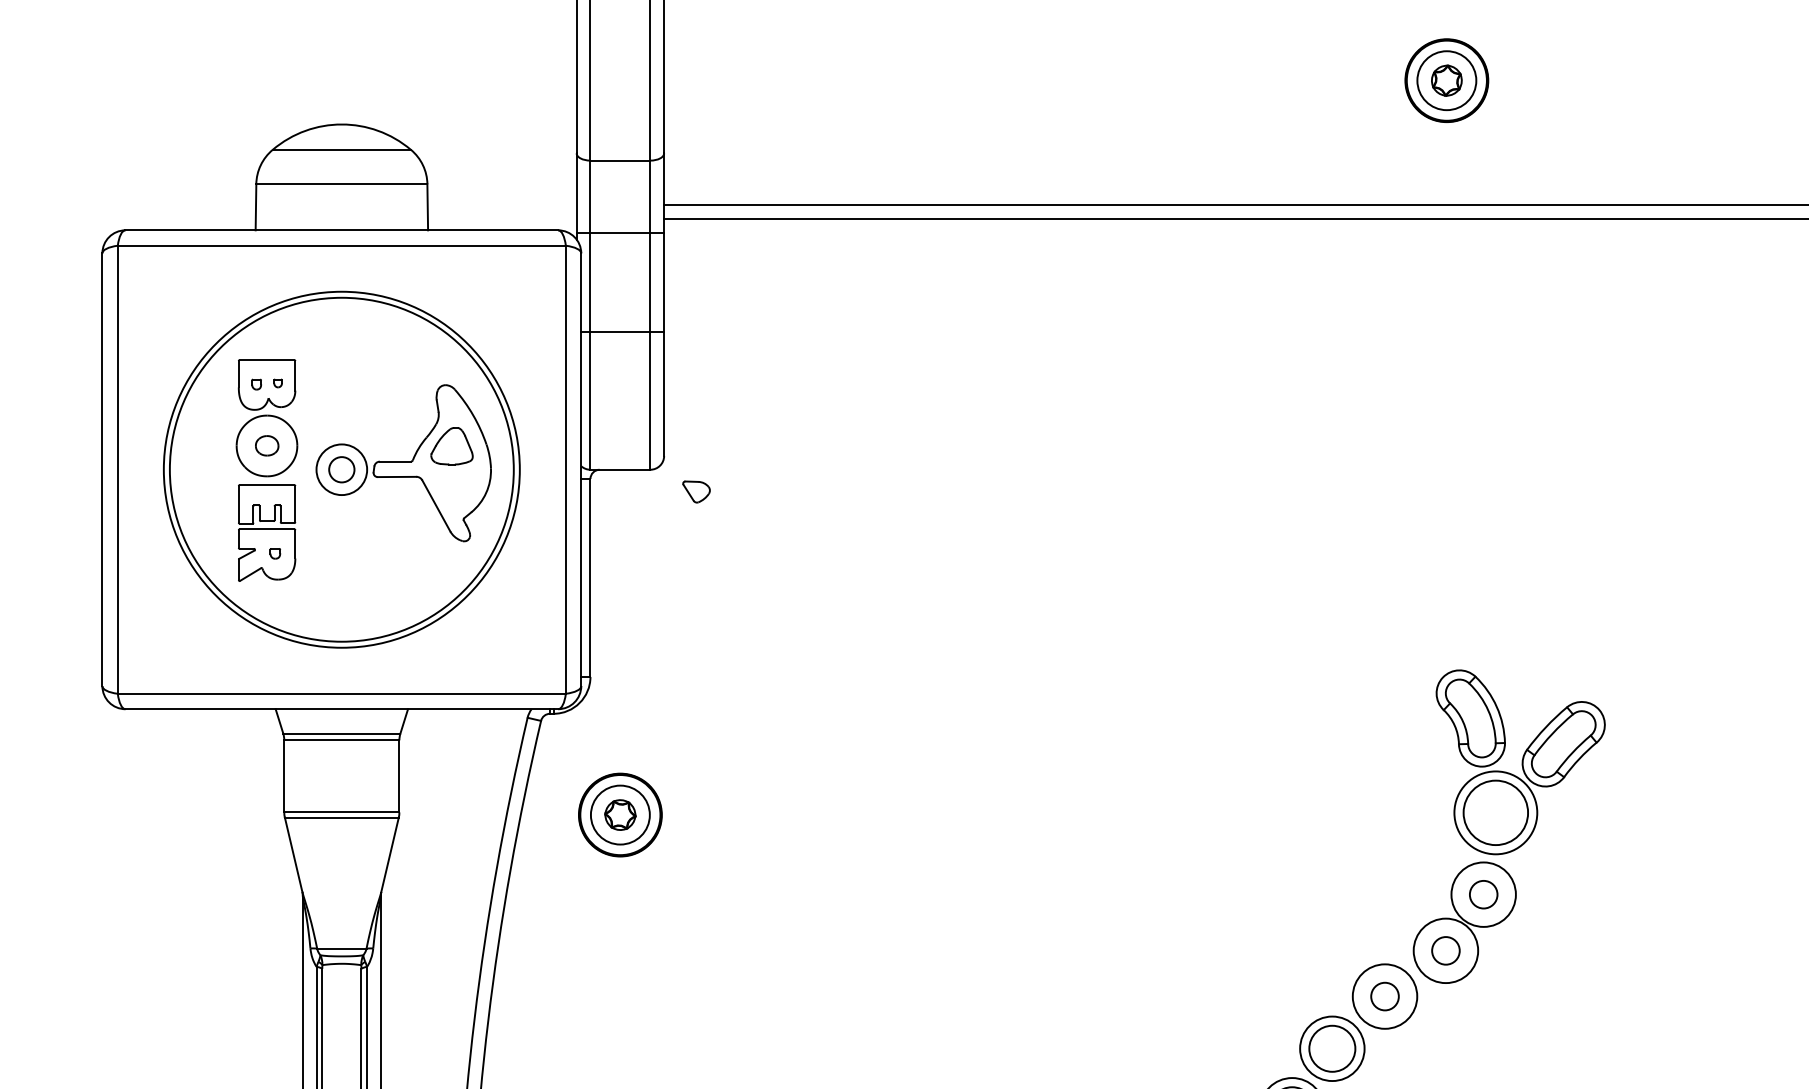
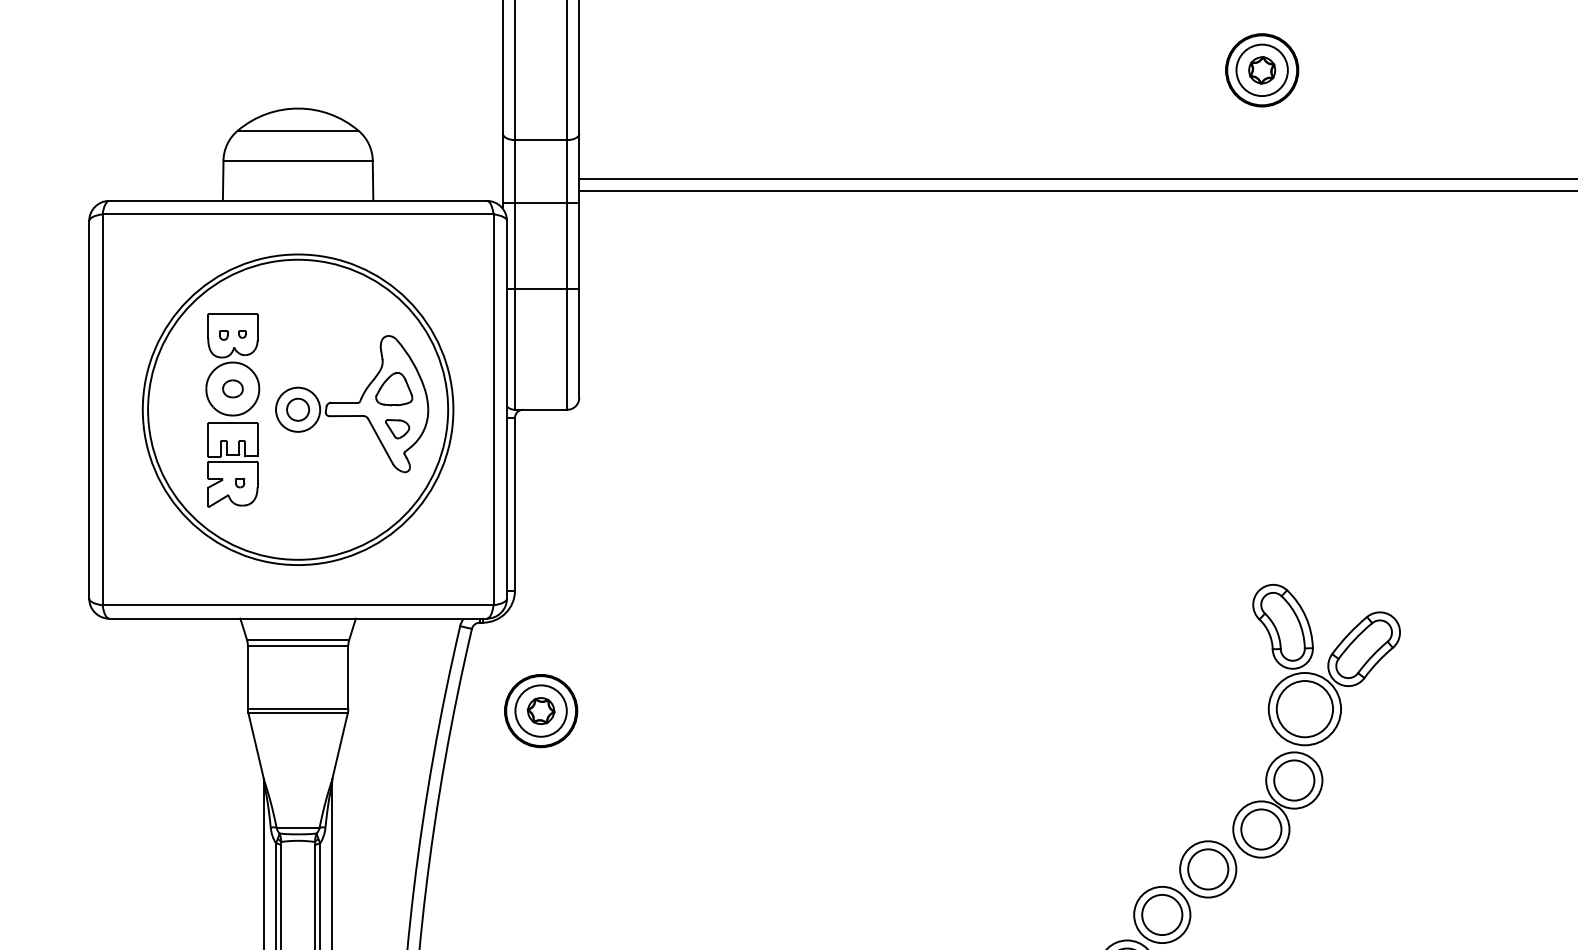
part: (696, 492) -> (397, 429), moved
circle: (1483, 894) -> (1294, 780), size x1.67
circle: (1446, 950) -> (1261, 829), size x1.67
circle: (1385, 996) -> (1208, 869), size x1.67

